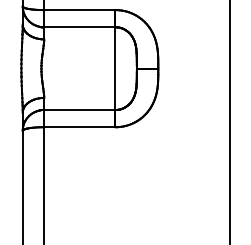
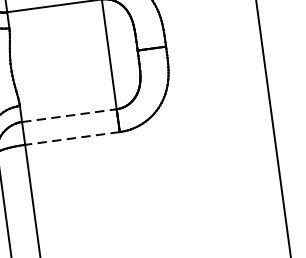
line: (79, 110) -> (69, 116), solid -> dashed
line: (79, 127) -> (72, 138), solid -> dashed

